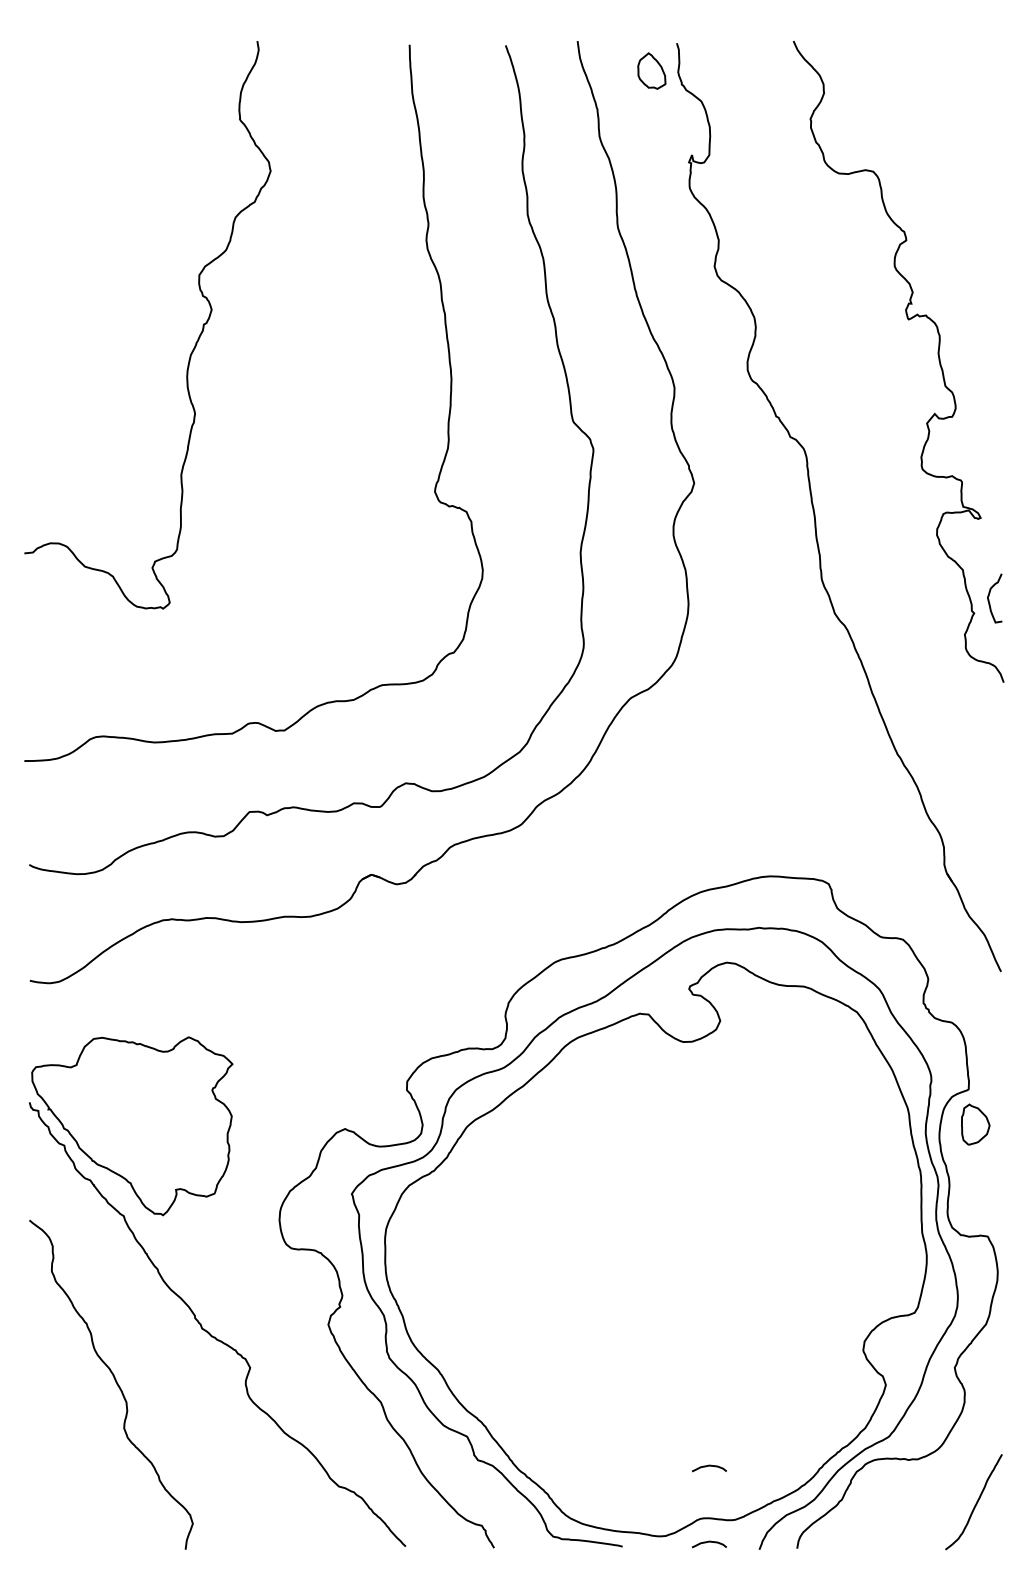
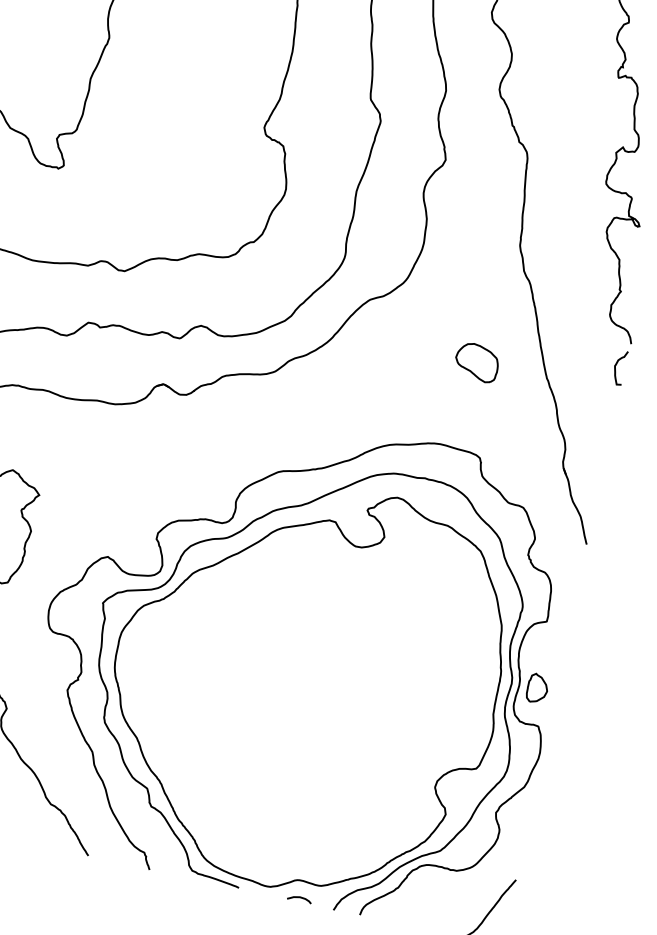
curve: (989, 599) -> (615, 367), moved
part: (796, 752) -> (476, 362), added
part: (975, 1124) -> (537, 688), moved
curve: (709, 1466) -> (311, 845), removed

